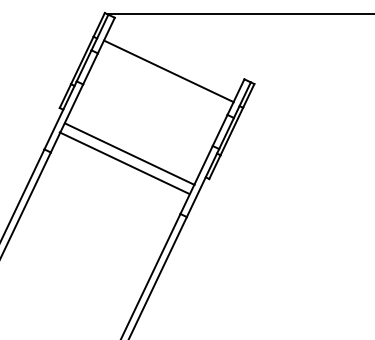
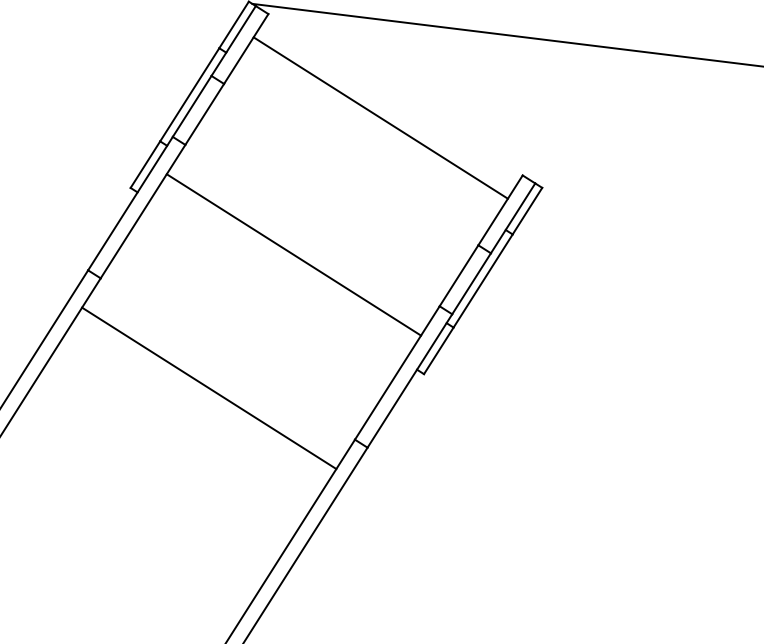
line: (168, 71) -> (379, 118), moved
line: (129, 153) -> (293, 253), moved
line: (124, 162) -> (209, 386), moved

